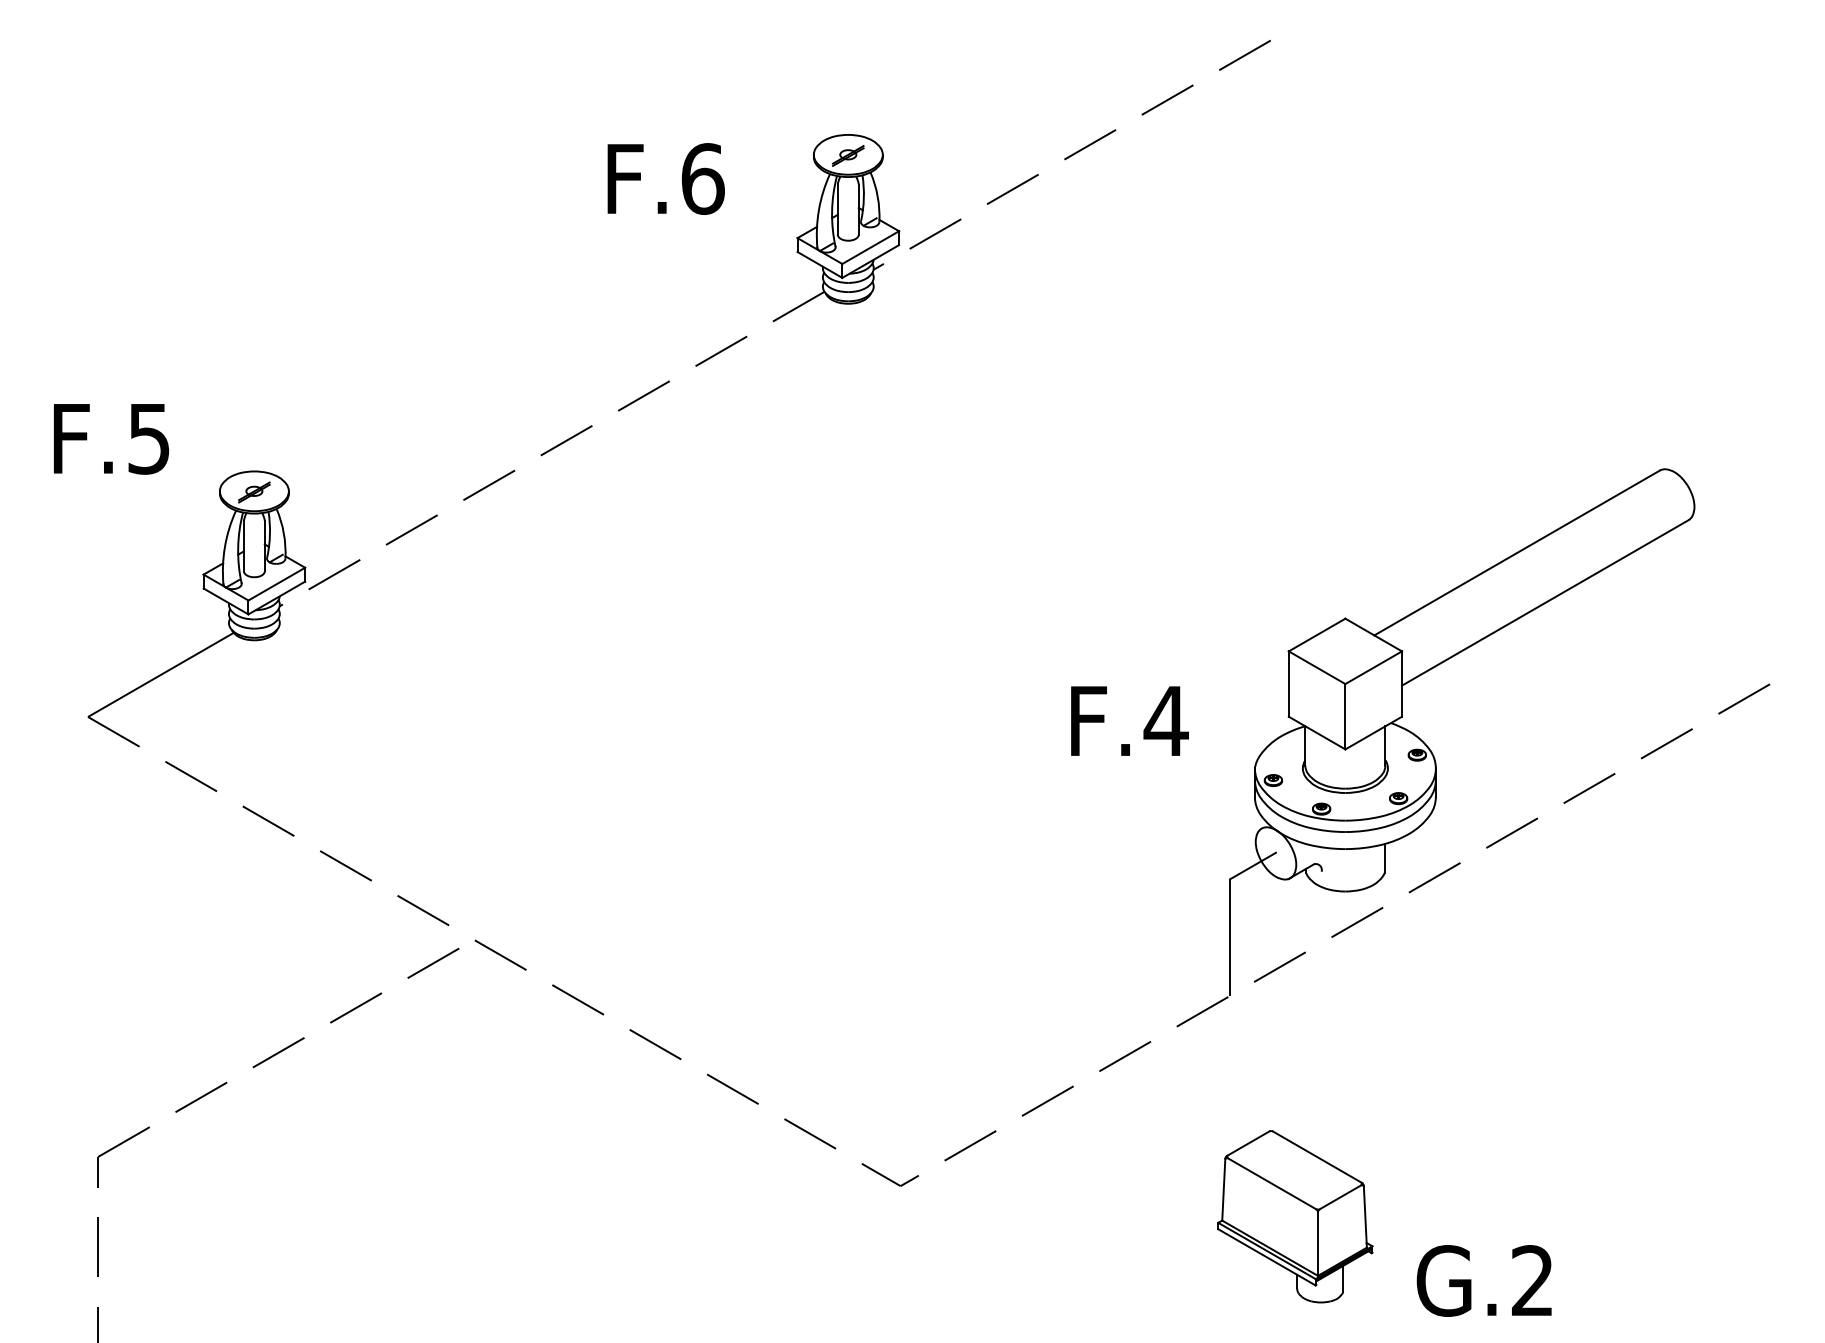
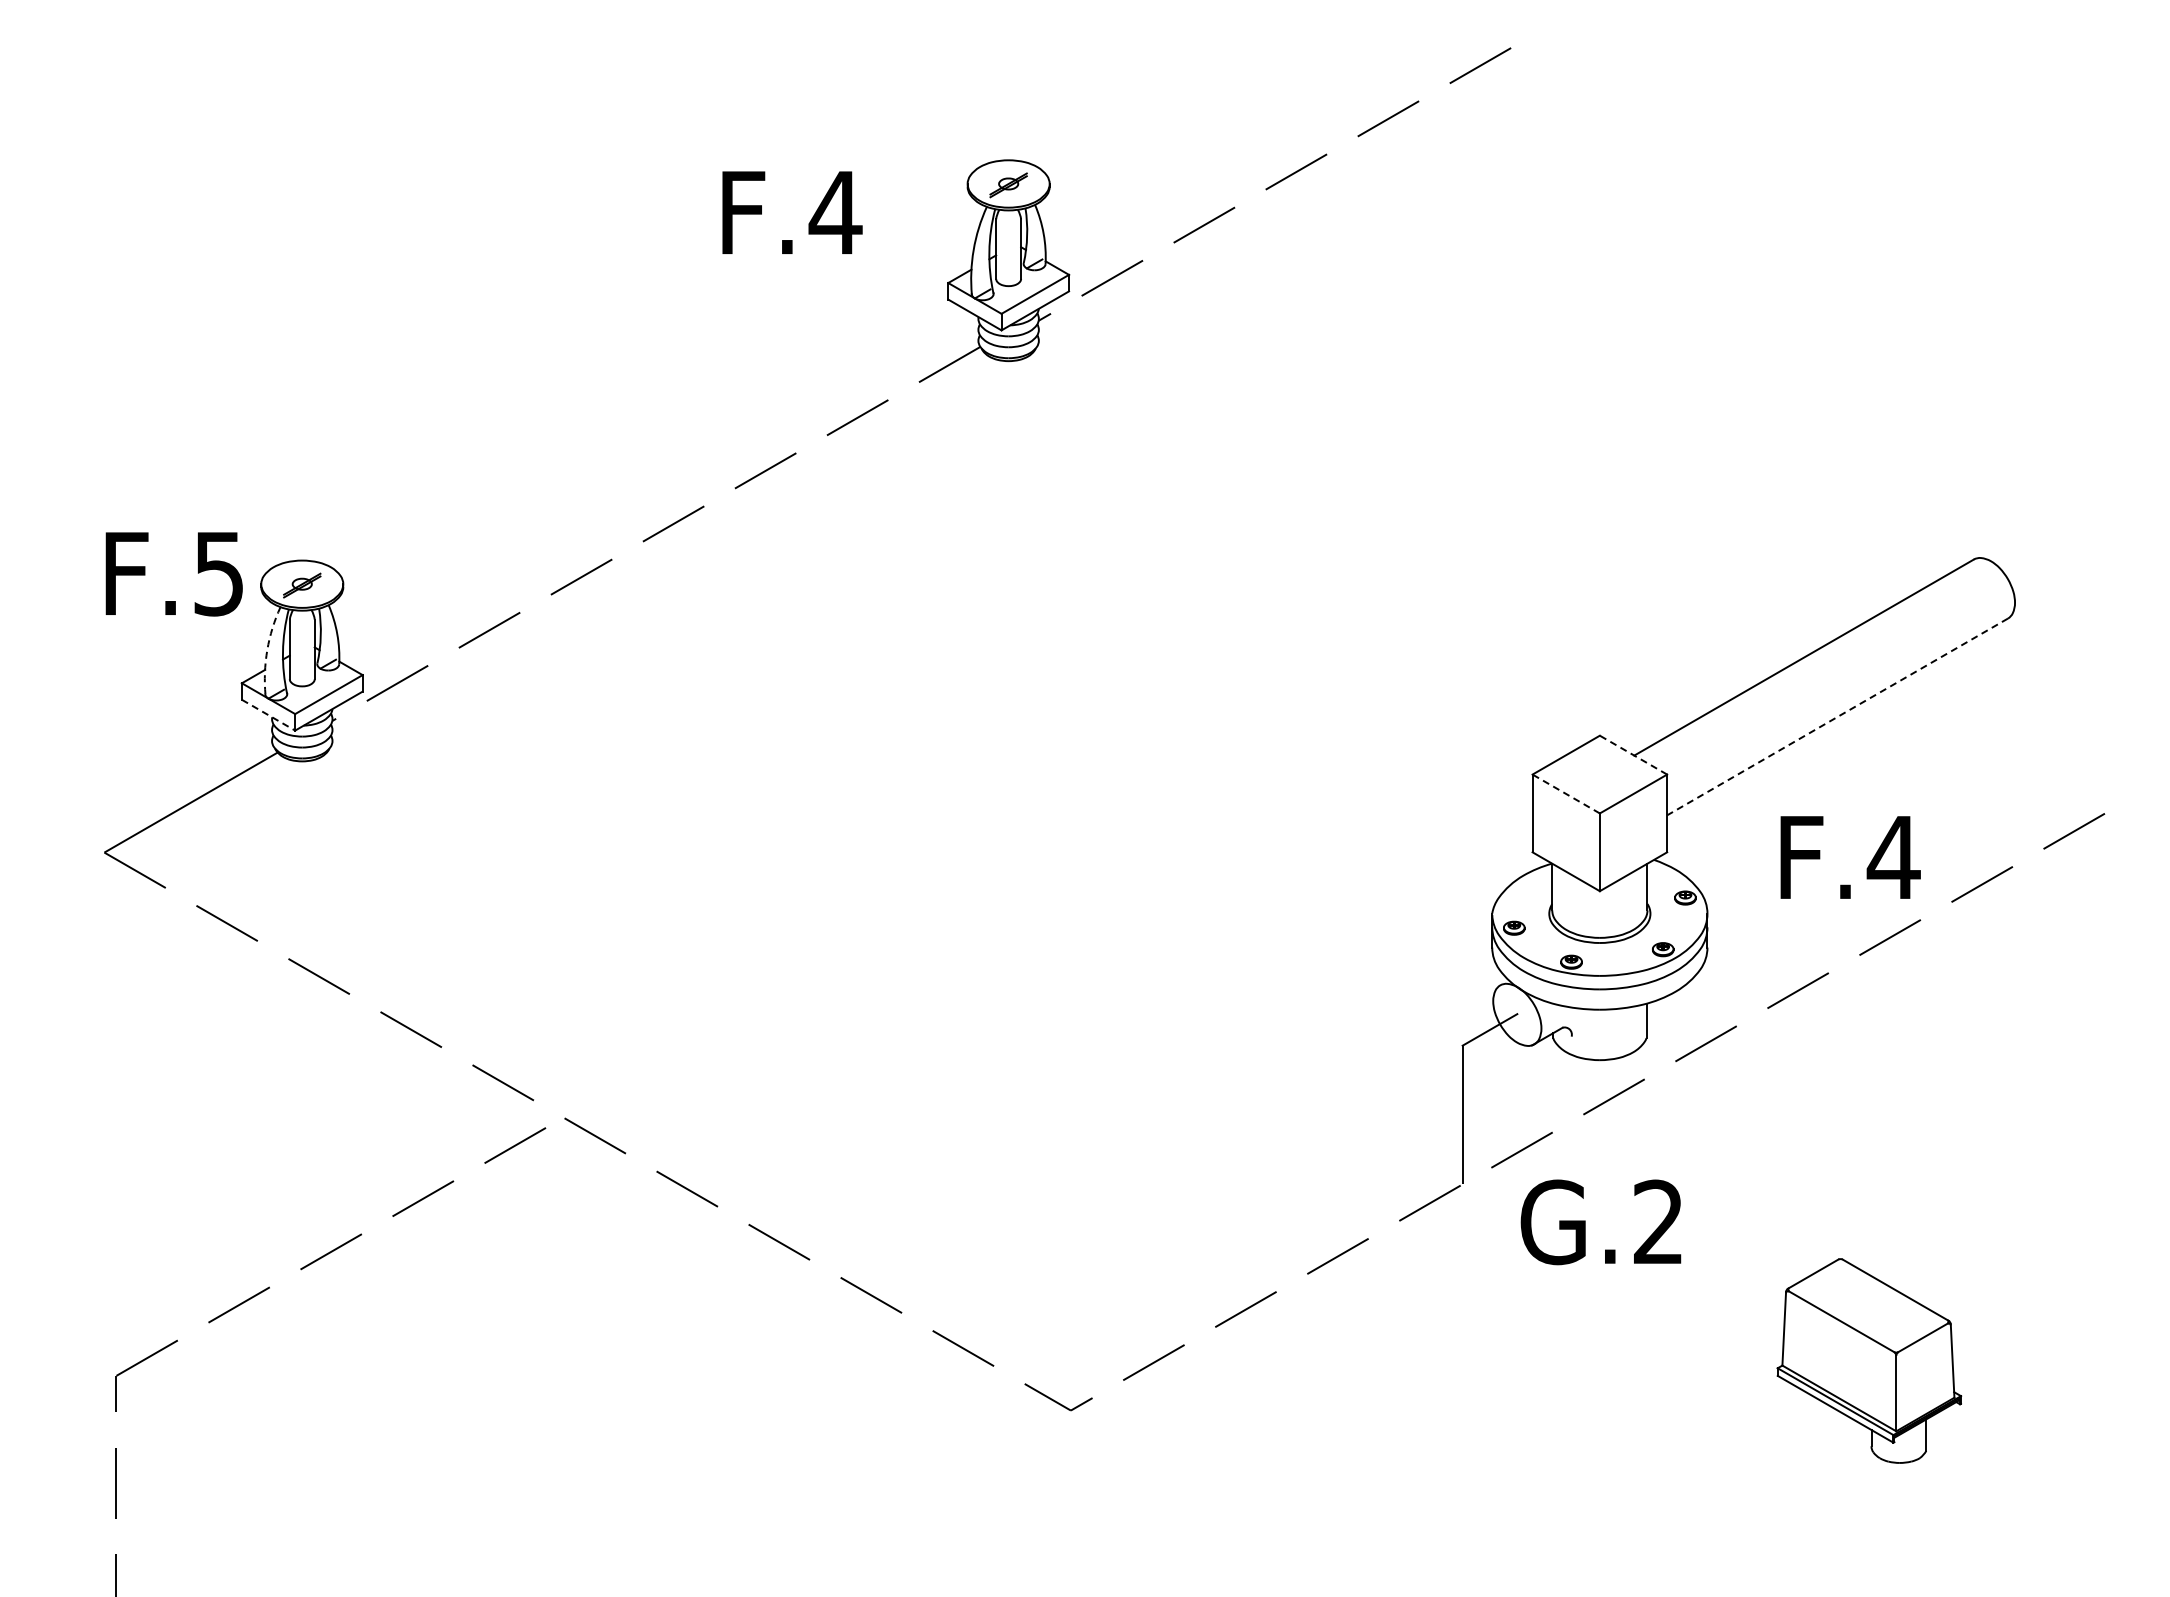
text: (702, 178) -> (835, 212), F.6 -> F.4
text: (110, 439) -> (173, 574), moved
arc: (225, 547) -> (267, 650), solid -> dashed
line: (225, 601) -> (268, 715), solid -> dashed
line: (1545, 602) -> (1837, 716), solid -> dashed
line: (1373, 635) -> (1633, 755), solid -> dashed
line: (1317, 668) -> (1566, 794), solid -> dashed
text: (1129, 721) -> (1850, 857), moved
part: (1295, 1216) -> (1869, 1360), moved
text: (1483, 1281) -> (1600, 1222), moved

